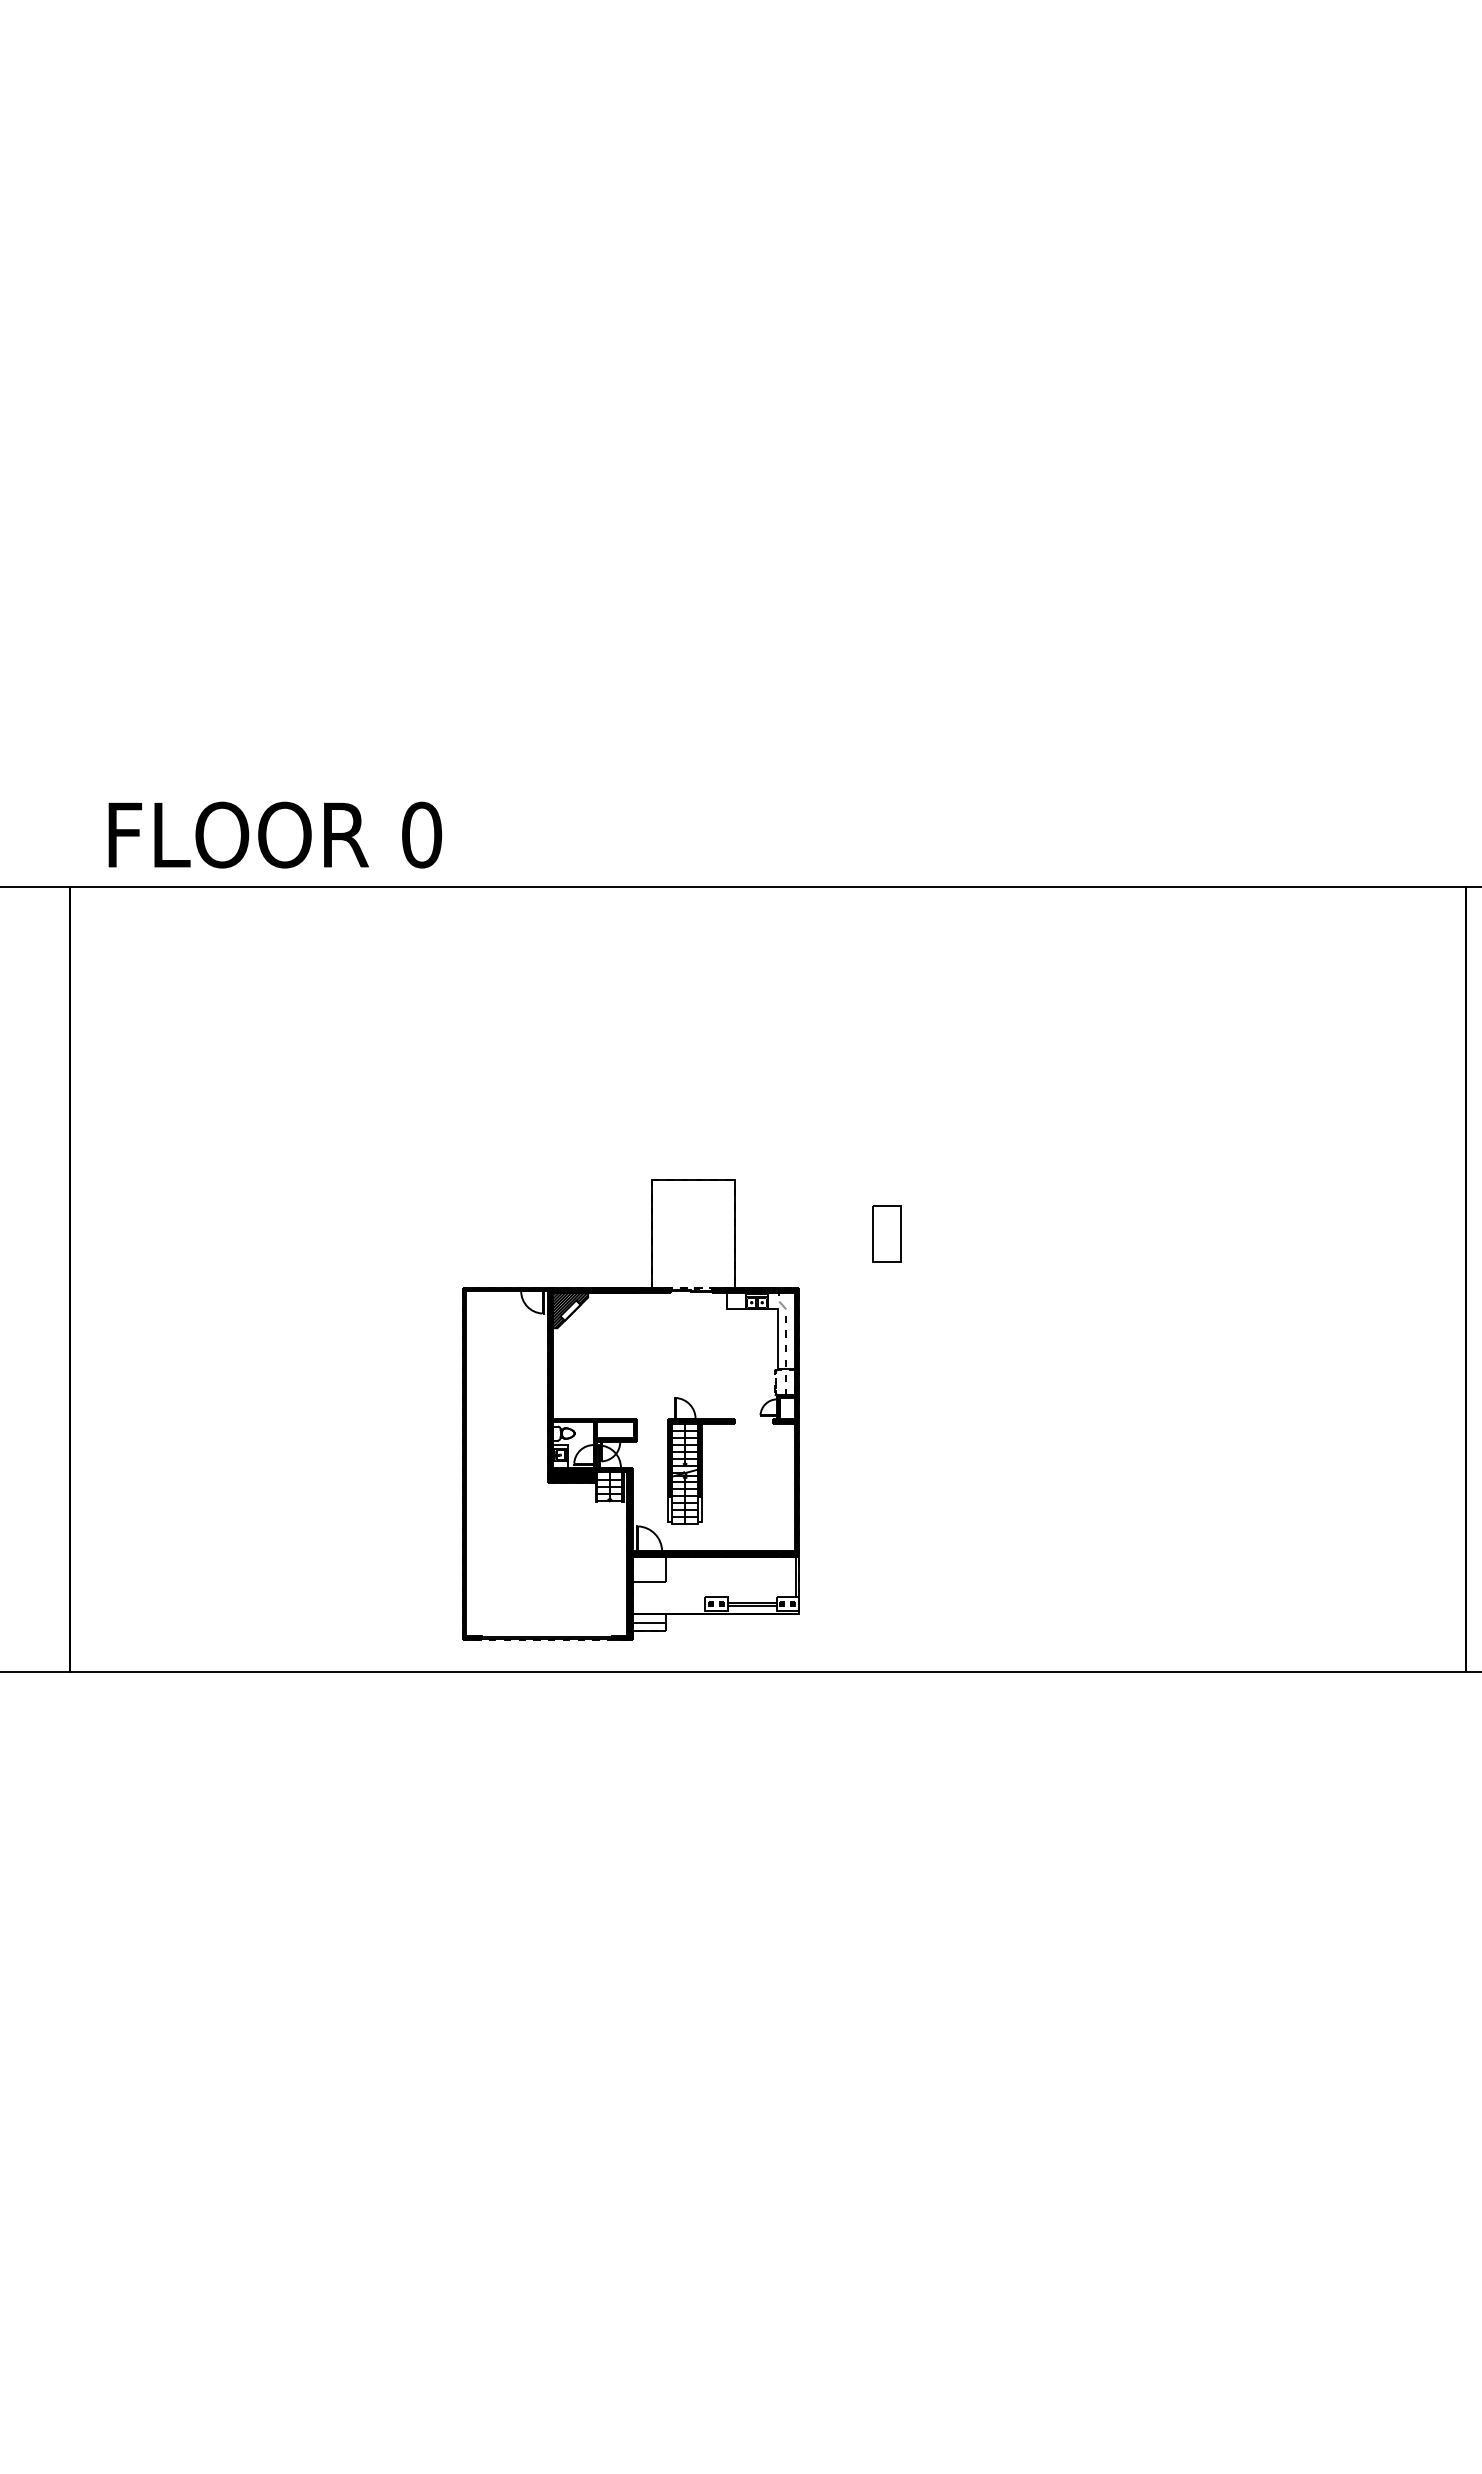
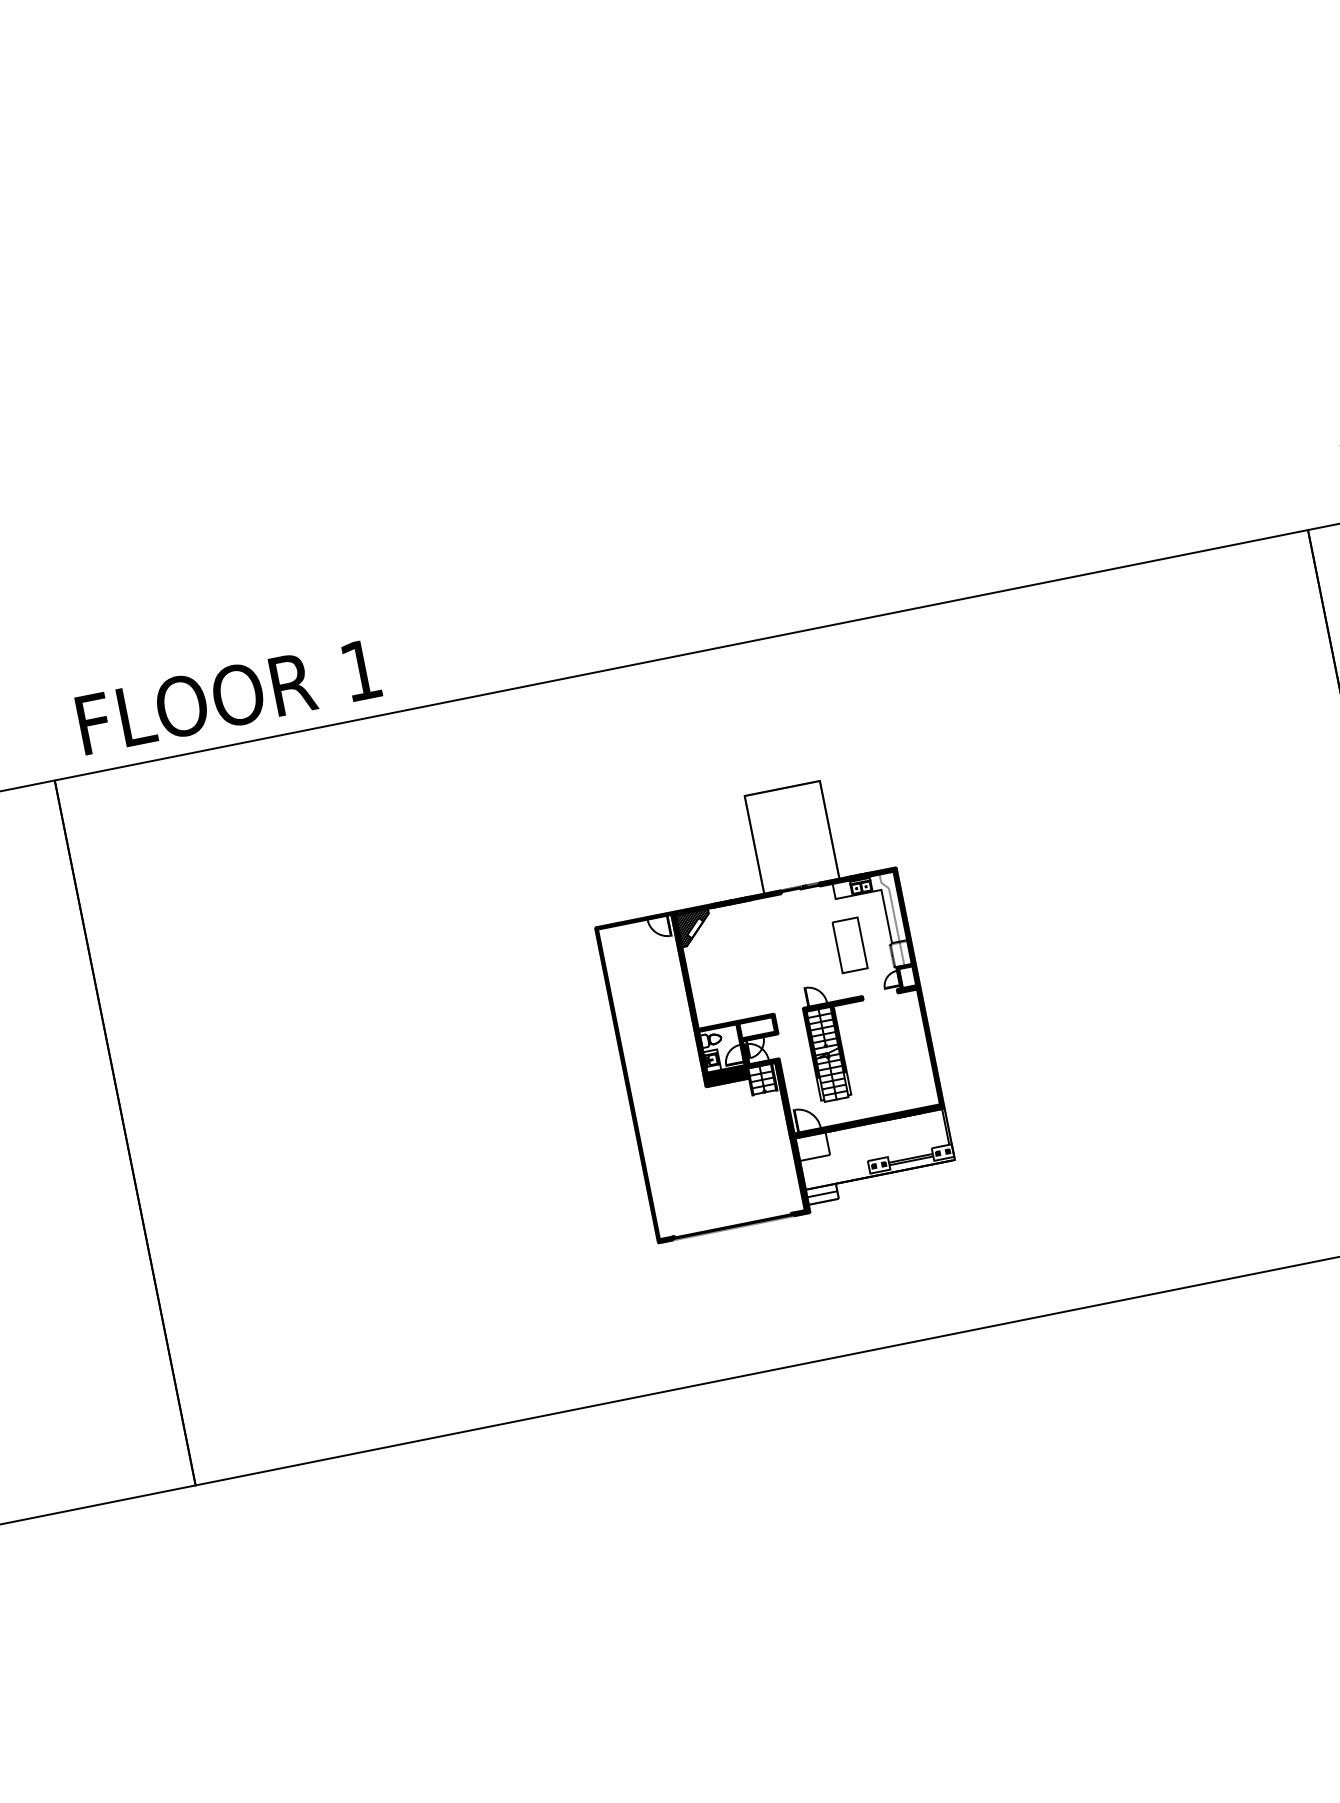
text: (422, 834) -> (361, 669), 0 -> 1
part: (630, 1409) -> (766, 1006), moved

